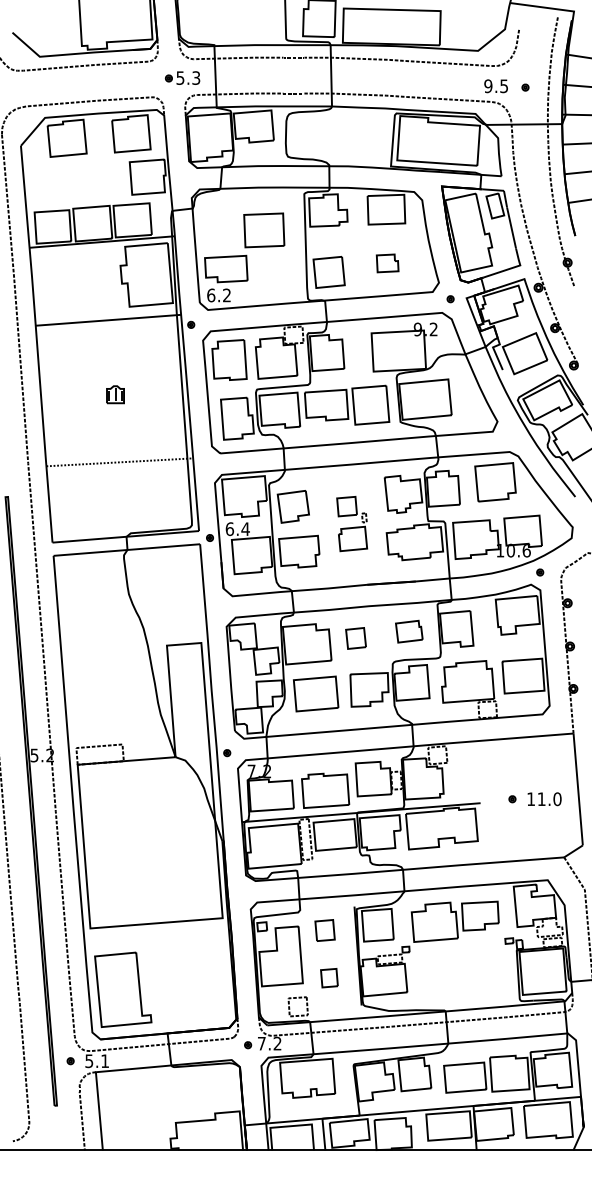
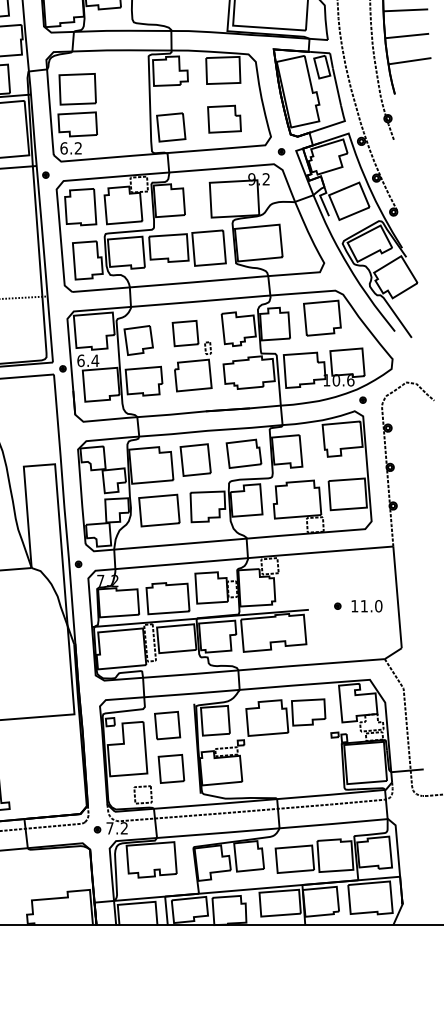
part: (264, 230) -> (77, 89), moved
part: (387, 263) -> (224, 119), size x1.67
part: (351, 523) -> (191, 355), size x1.43
part: (409, 631) -> (244, 453), size x1.43
part: (355, 638) -> (195, 460), size x1.67
part: (324, 930) -> (166, 725), size x1.43
part: (329, 977) -> (171, 768), size x1.67

